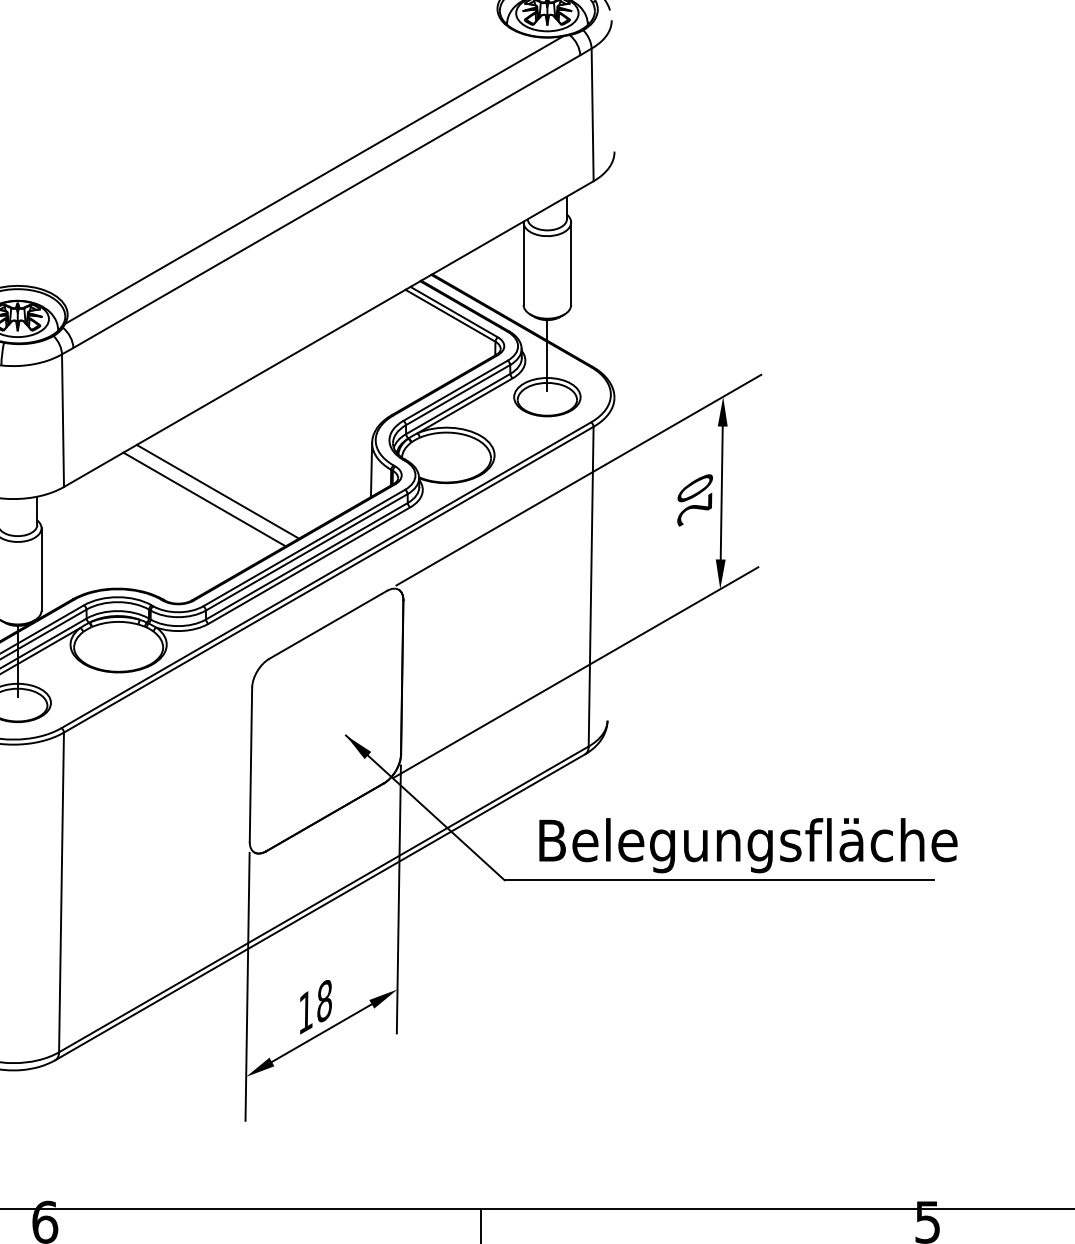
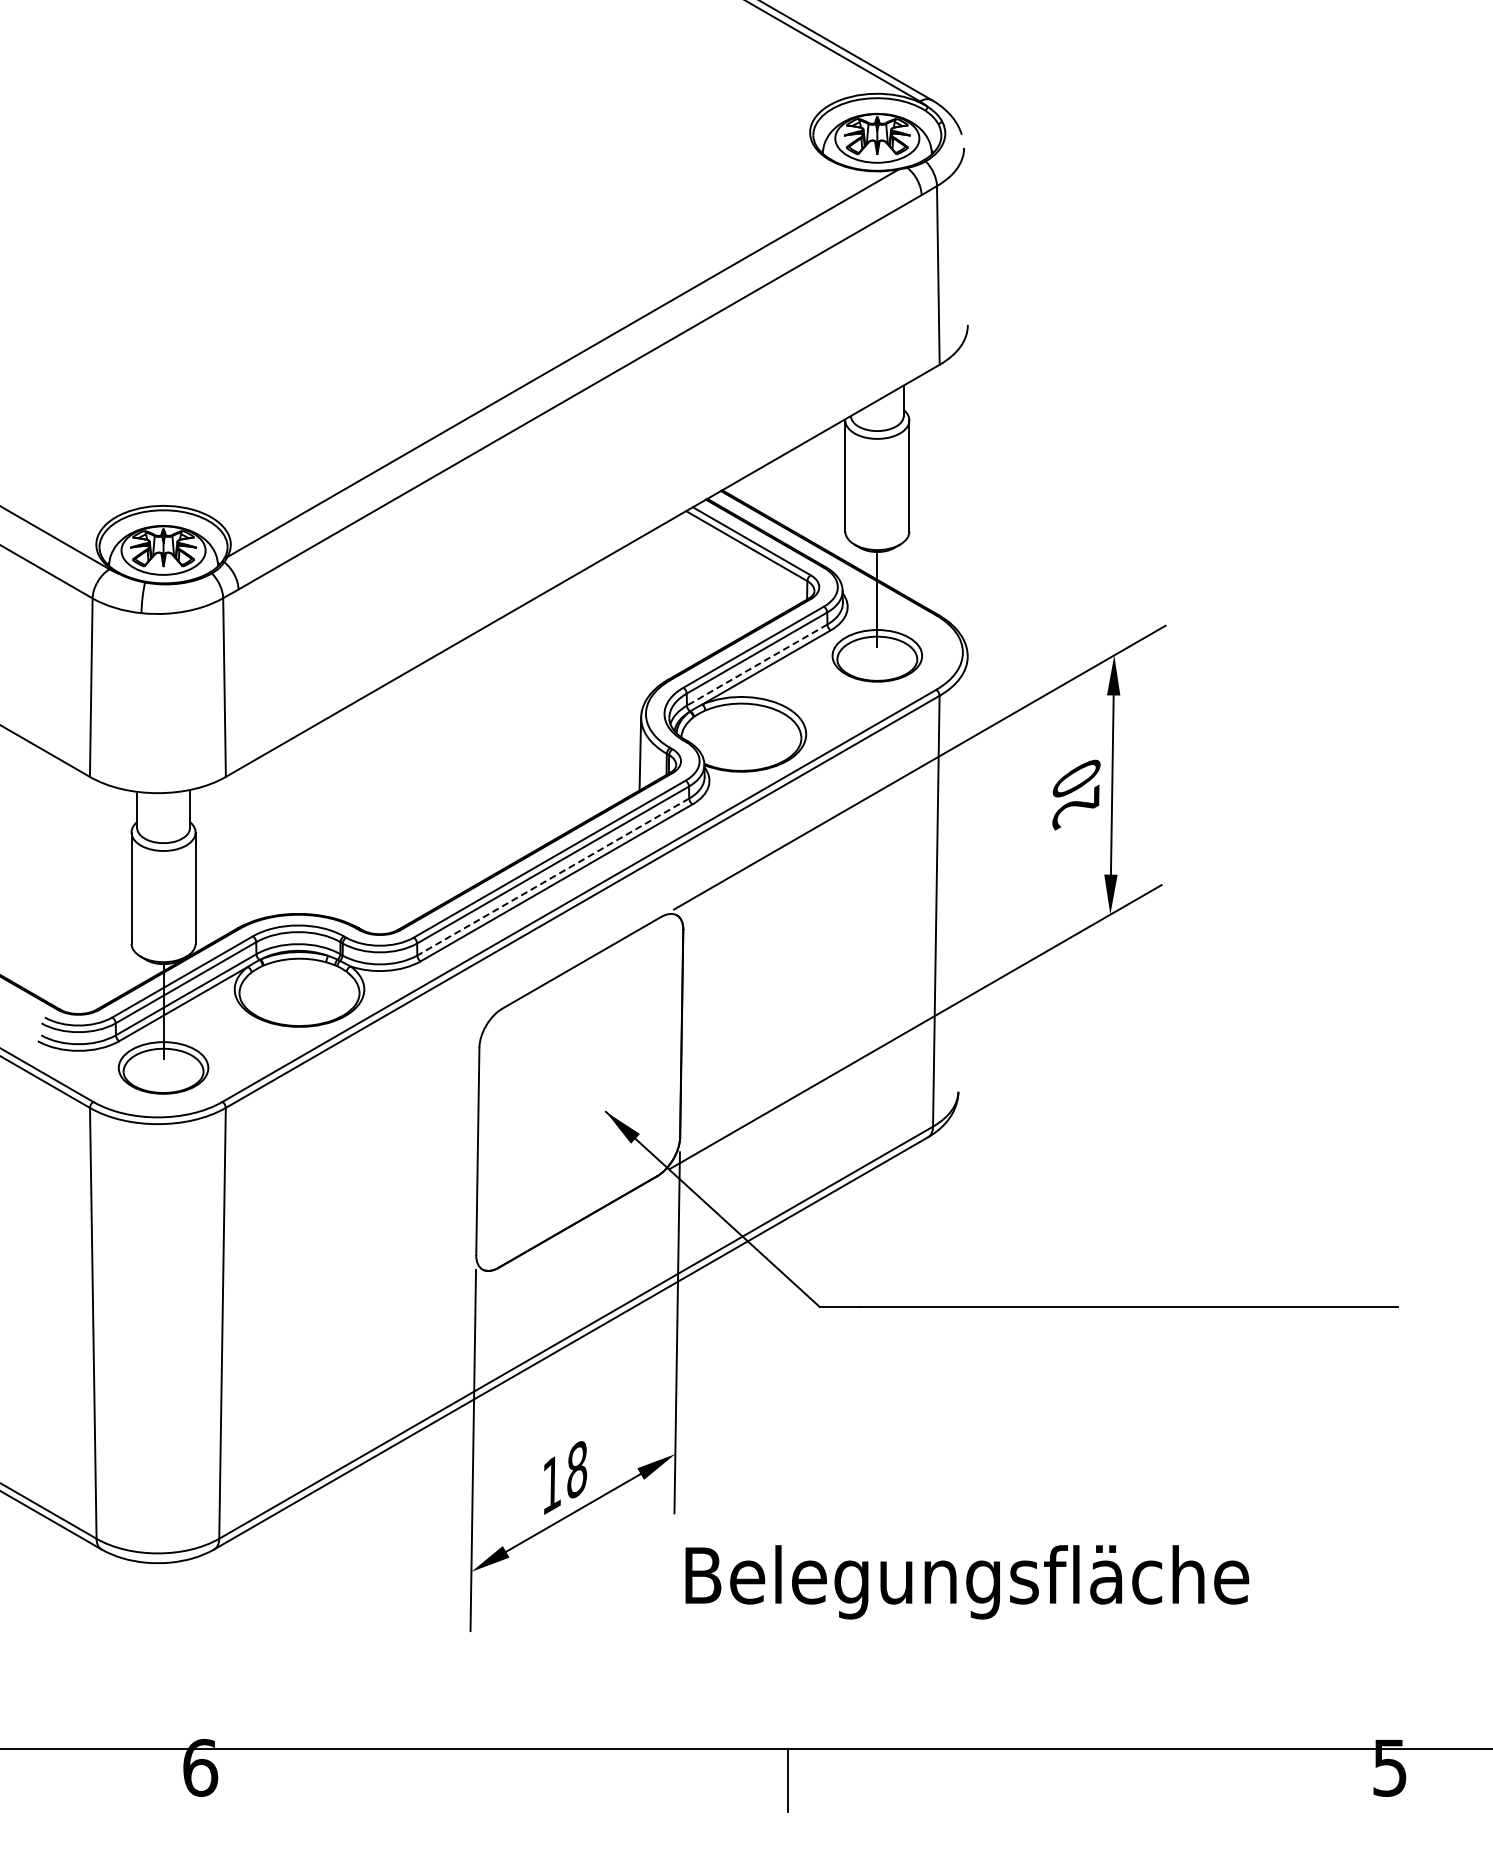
line: (457, 404) -> (756, 665), solid -> dashed
line: (218, 491) -> (433, 783), removed
line: (204, 499) -> (415, 793), removed
line: (307, 561) -> (553, 877), solid -> dashed
text: (748, 845) -> (967, 1582), moved

